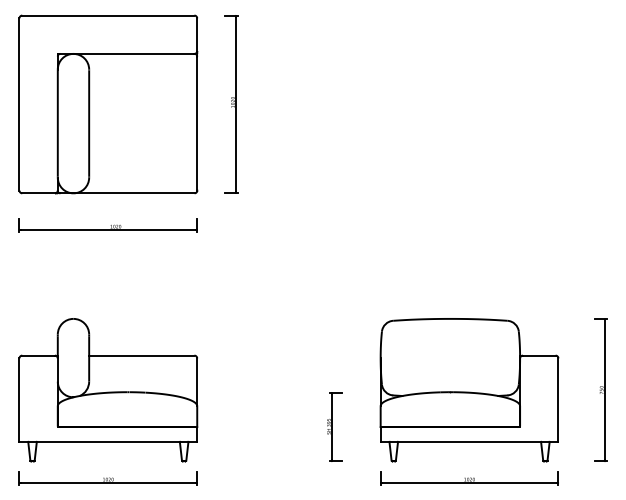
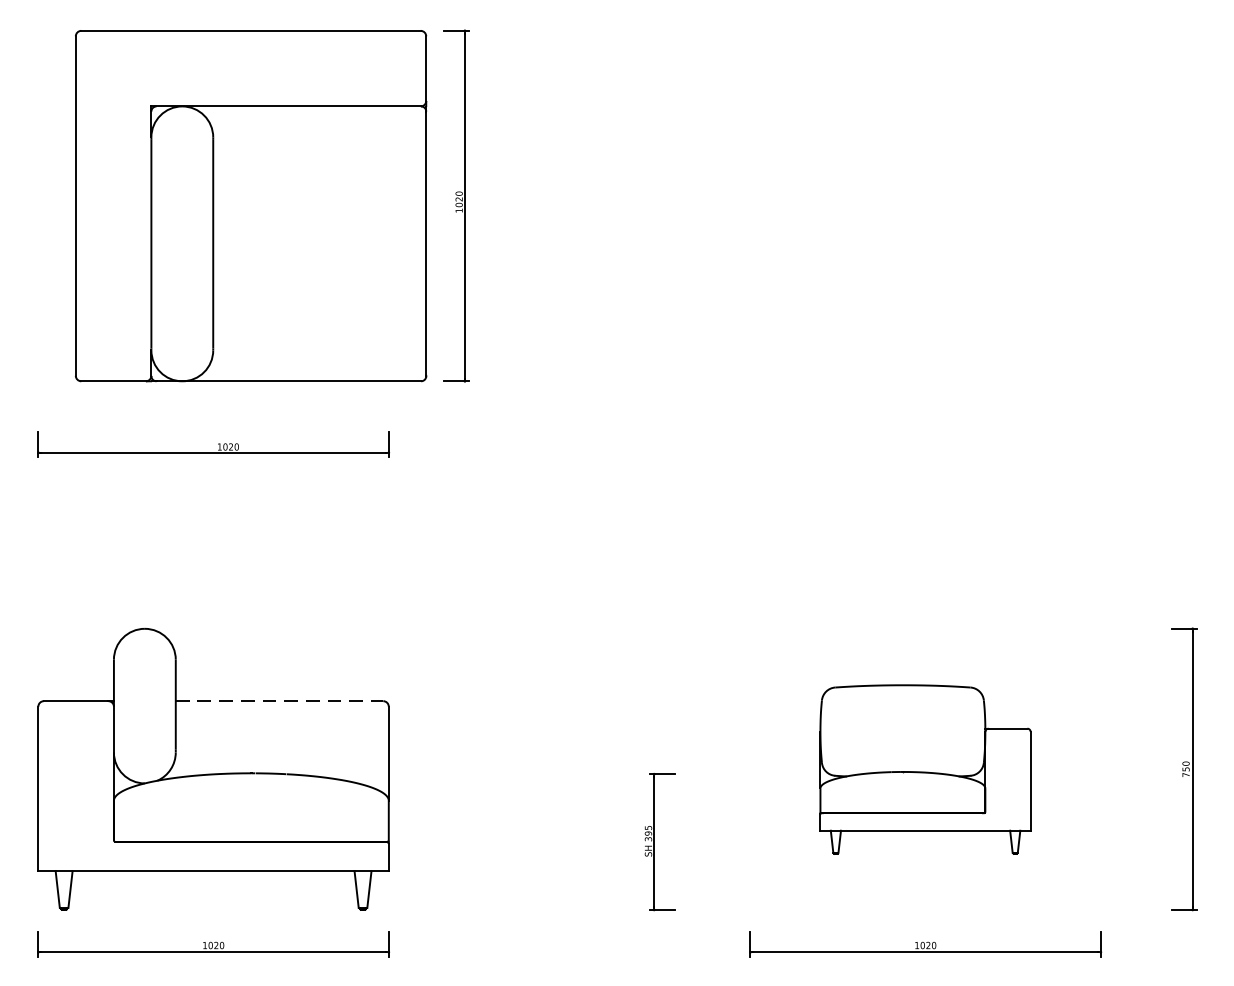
part: (108, 104) -> (251, 206), moved
line: (141, 355) -> (278, 700), solid -> dashed
part: (469, 390) -> (925, 769), size x0.6

